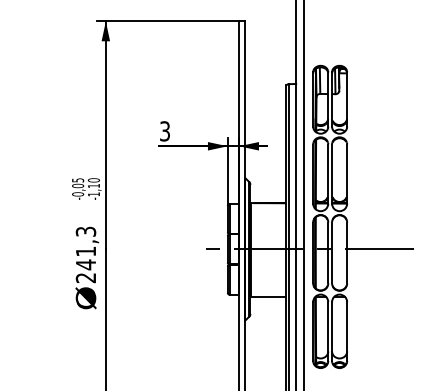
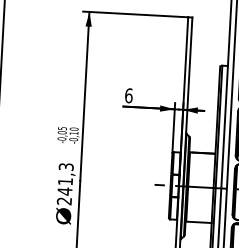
text: (165, 131) -> (129, 95), 3 -> 6
text: (93, 194) -> (73, 139), -1,10 -> -0,10

